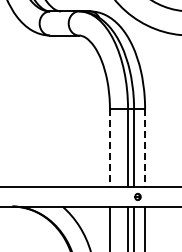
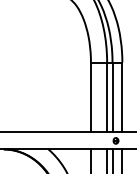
line: (109, 148) -> (90, 97), dashed -> solid
line: (145, 148) -> (122, 97), dashed -> solid

